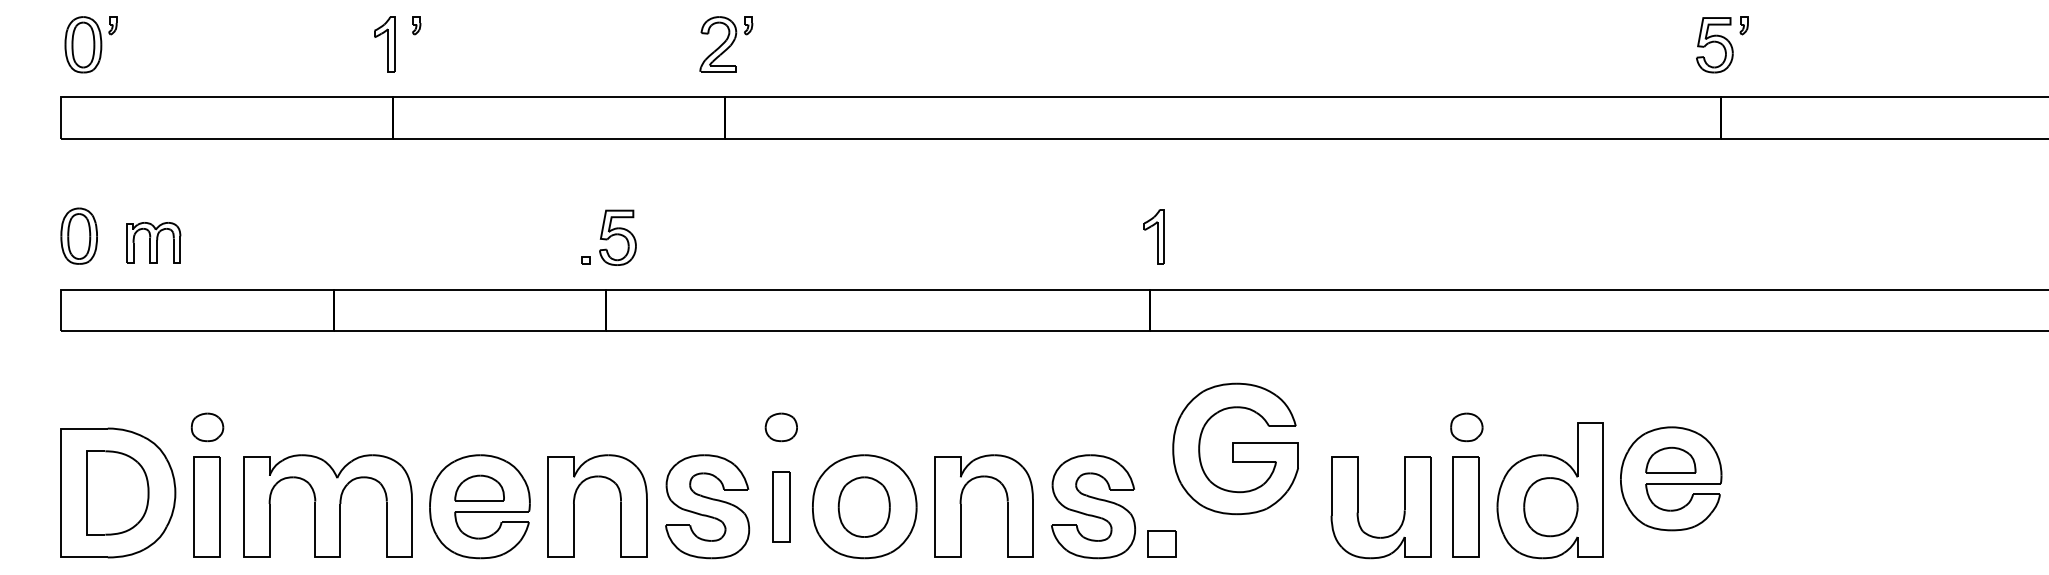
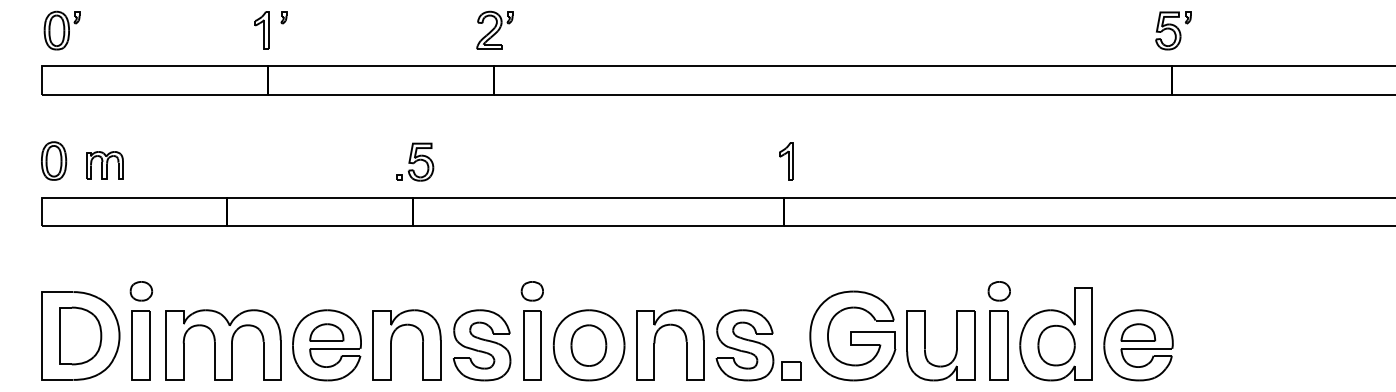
part: (1235, 448) -> (852, 335), moved
part: (1671, 479) -> (1138, 345), moved
part: (781, 506) -> (532, 345), size x1.43

